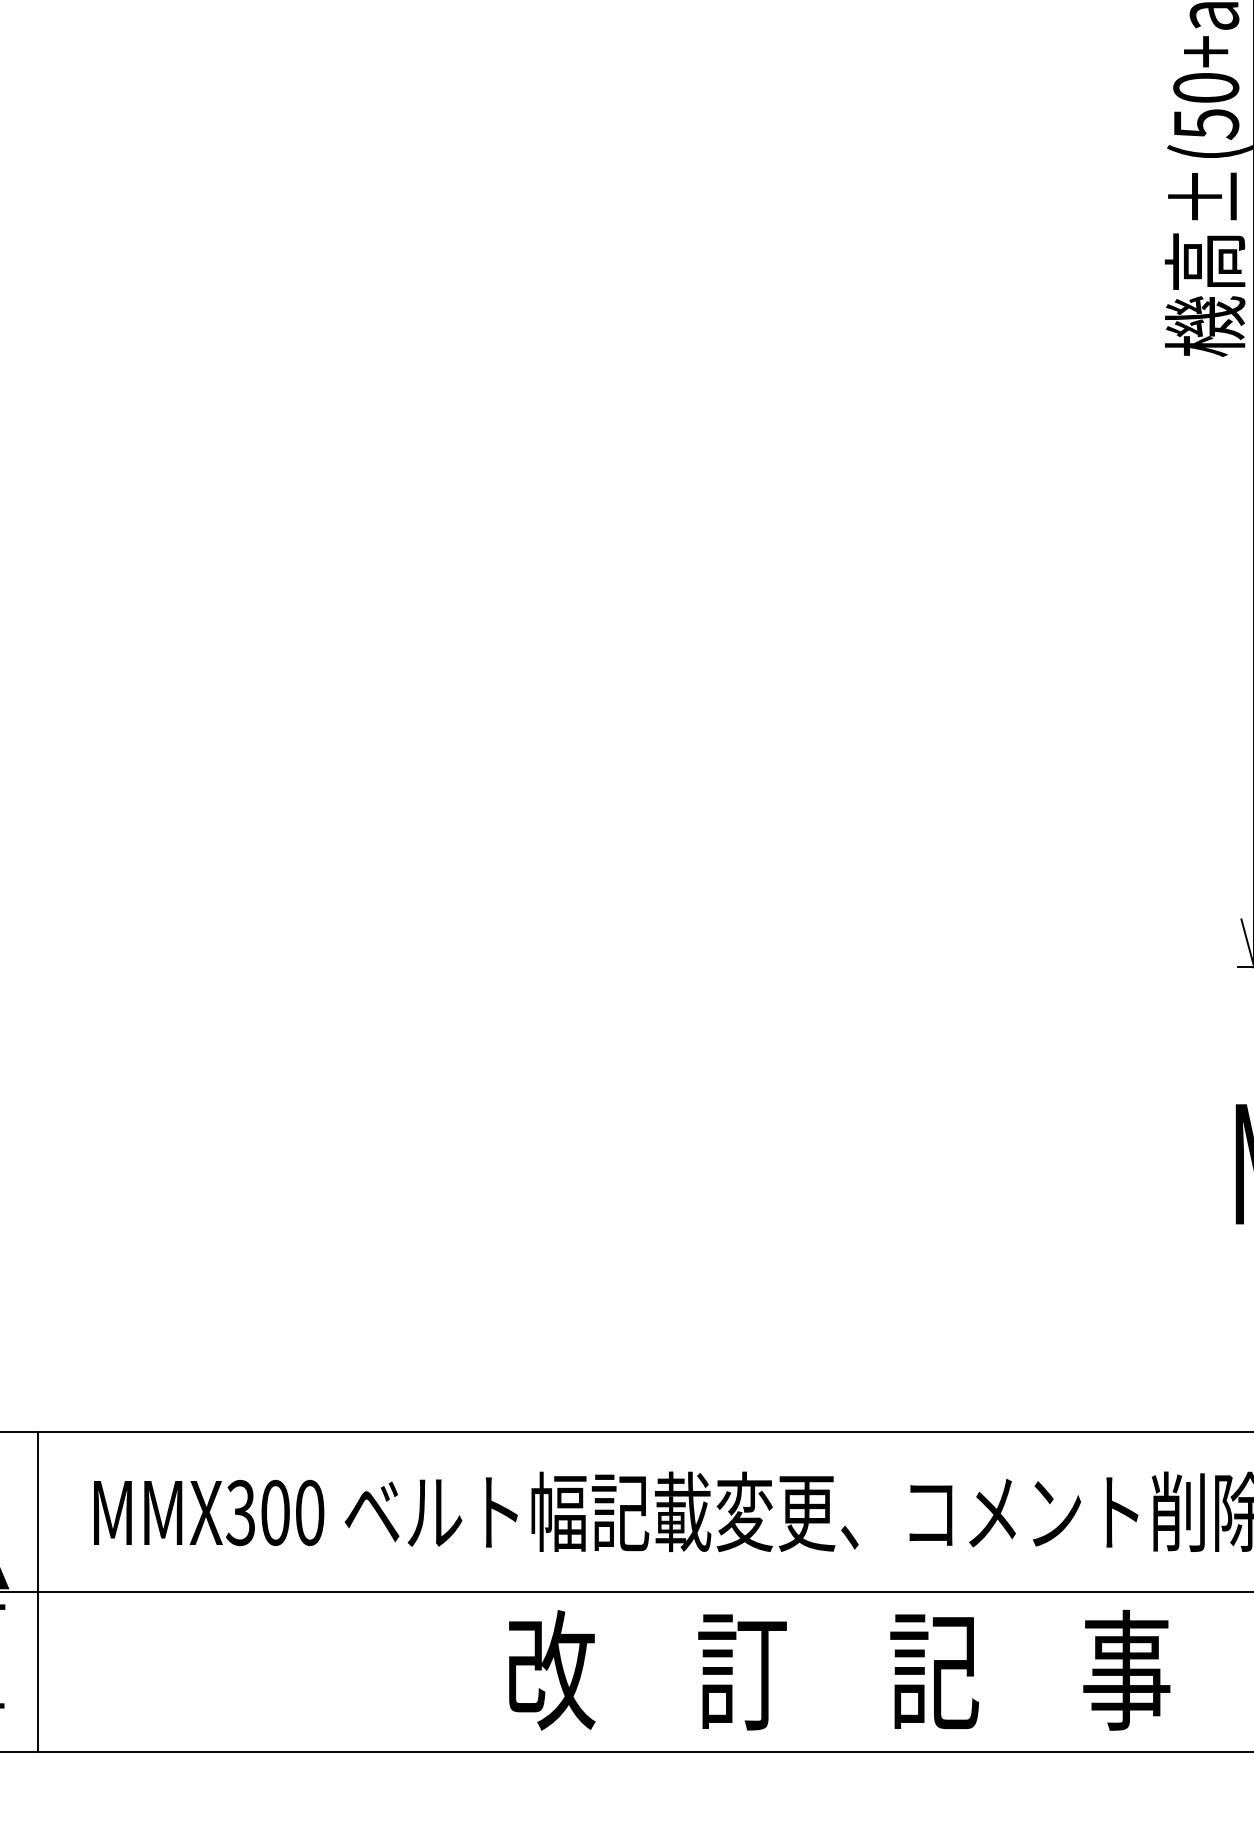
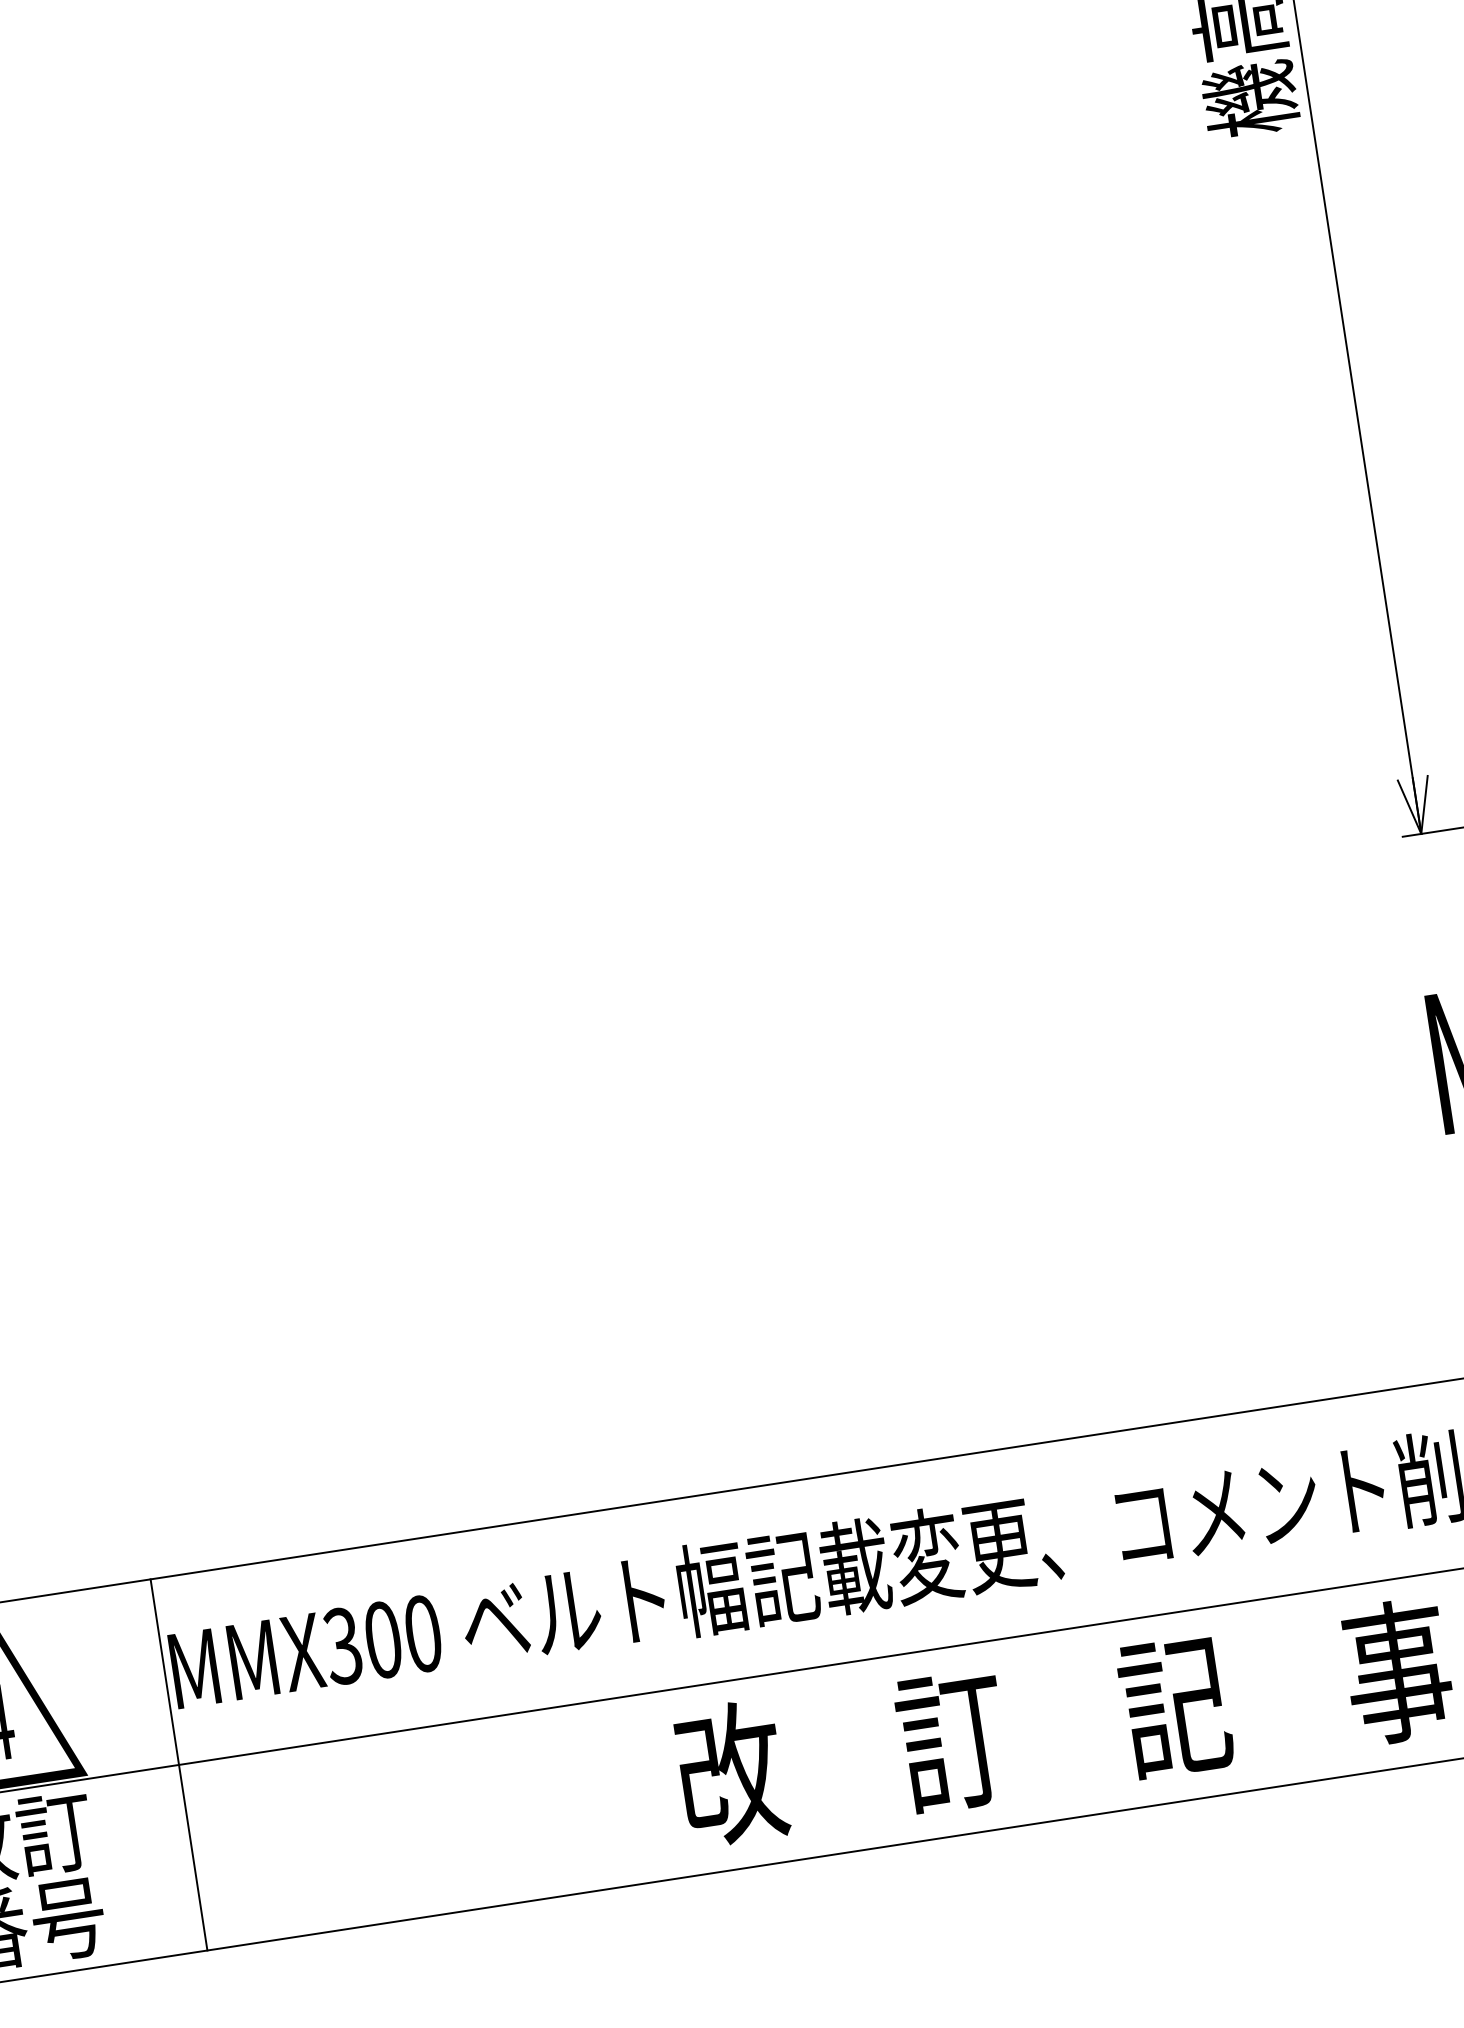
line: (38, 1591) -> (179, 1764), moved

